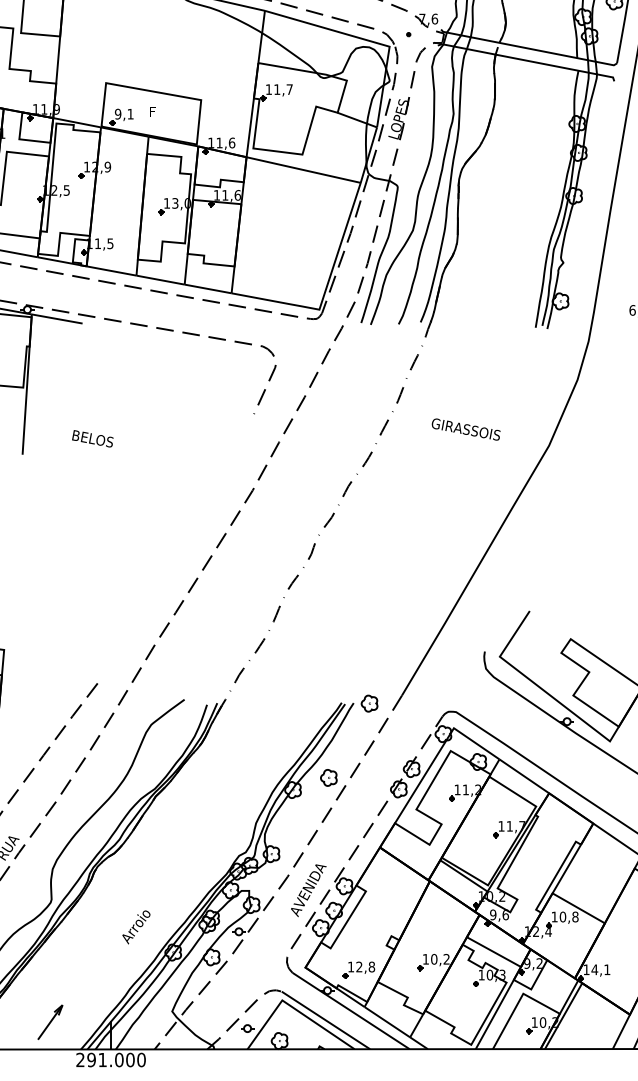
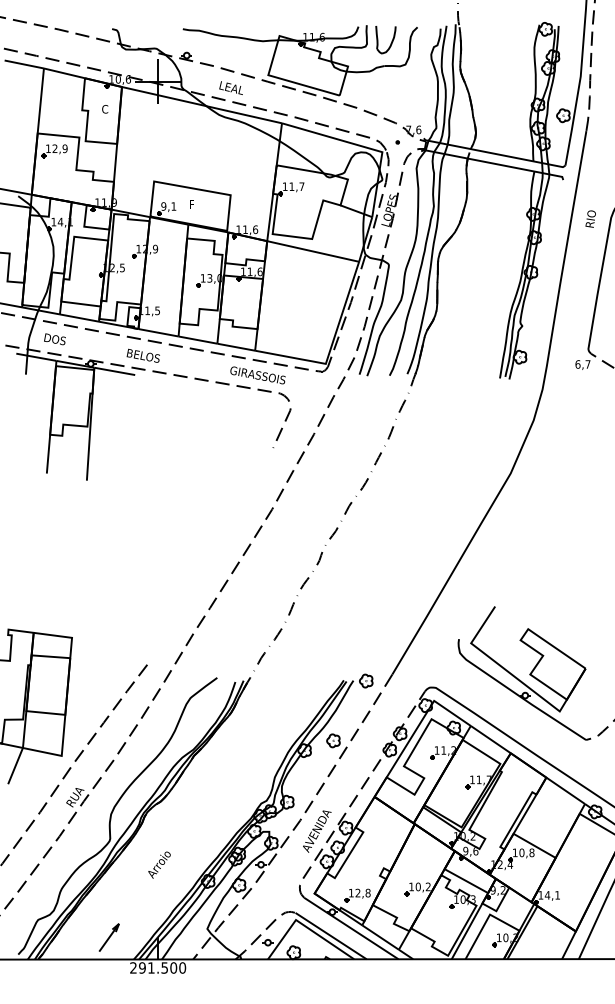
text: (465, 429) -> (257, 375), moved
text: (91, 438) -> (142, 355), moved
text: (136, 926) -> (159, 864), moved
text: (118, 1059) -> (164, 967), 291.000 -> 291.500

